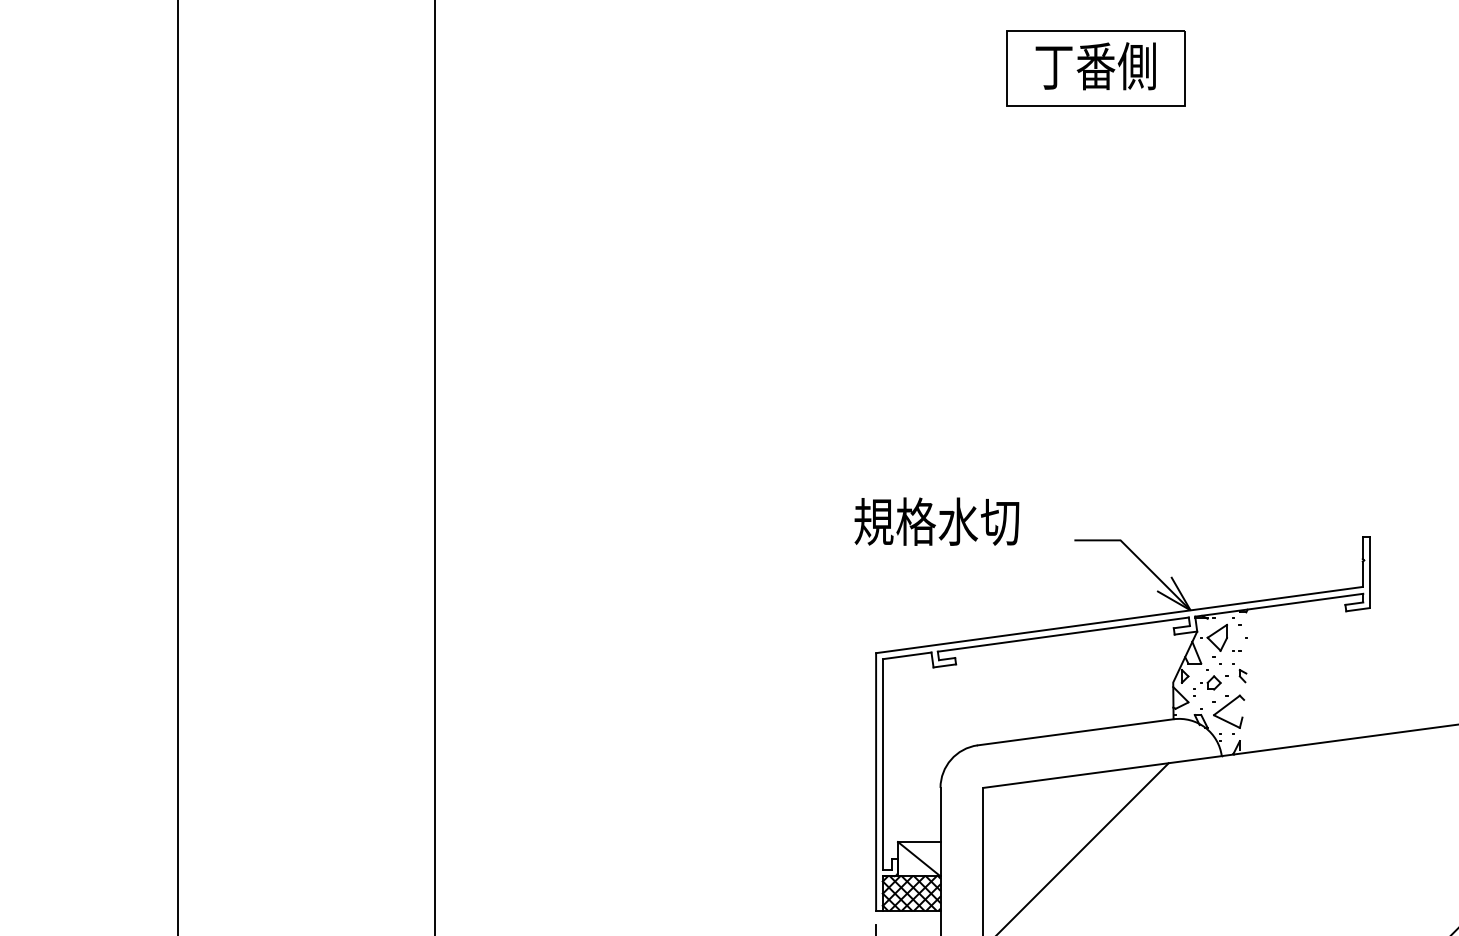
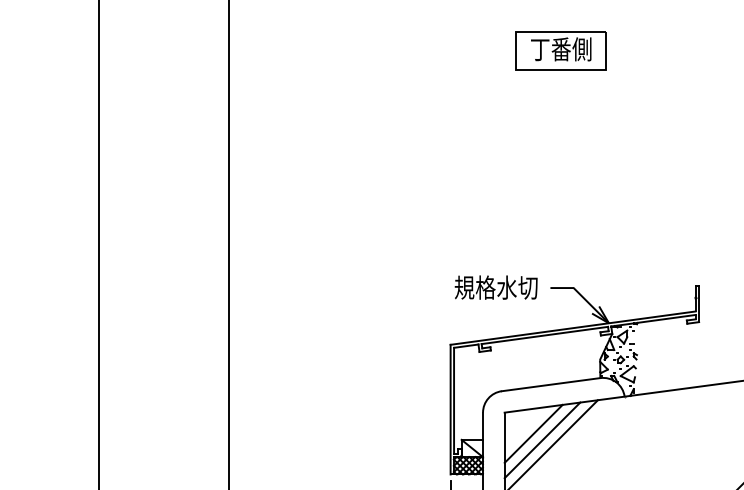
text: (935, 521) -> (495, 287), moved
line: (1040, 829) -> (533, 433), added
line: (1058, 843) -> (542, 440), added

